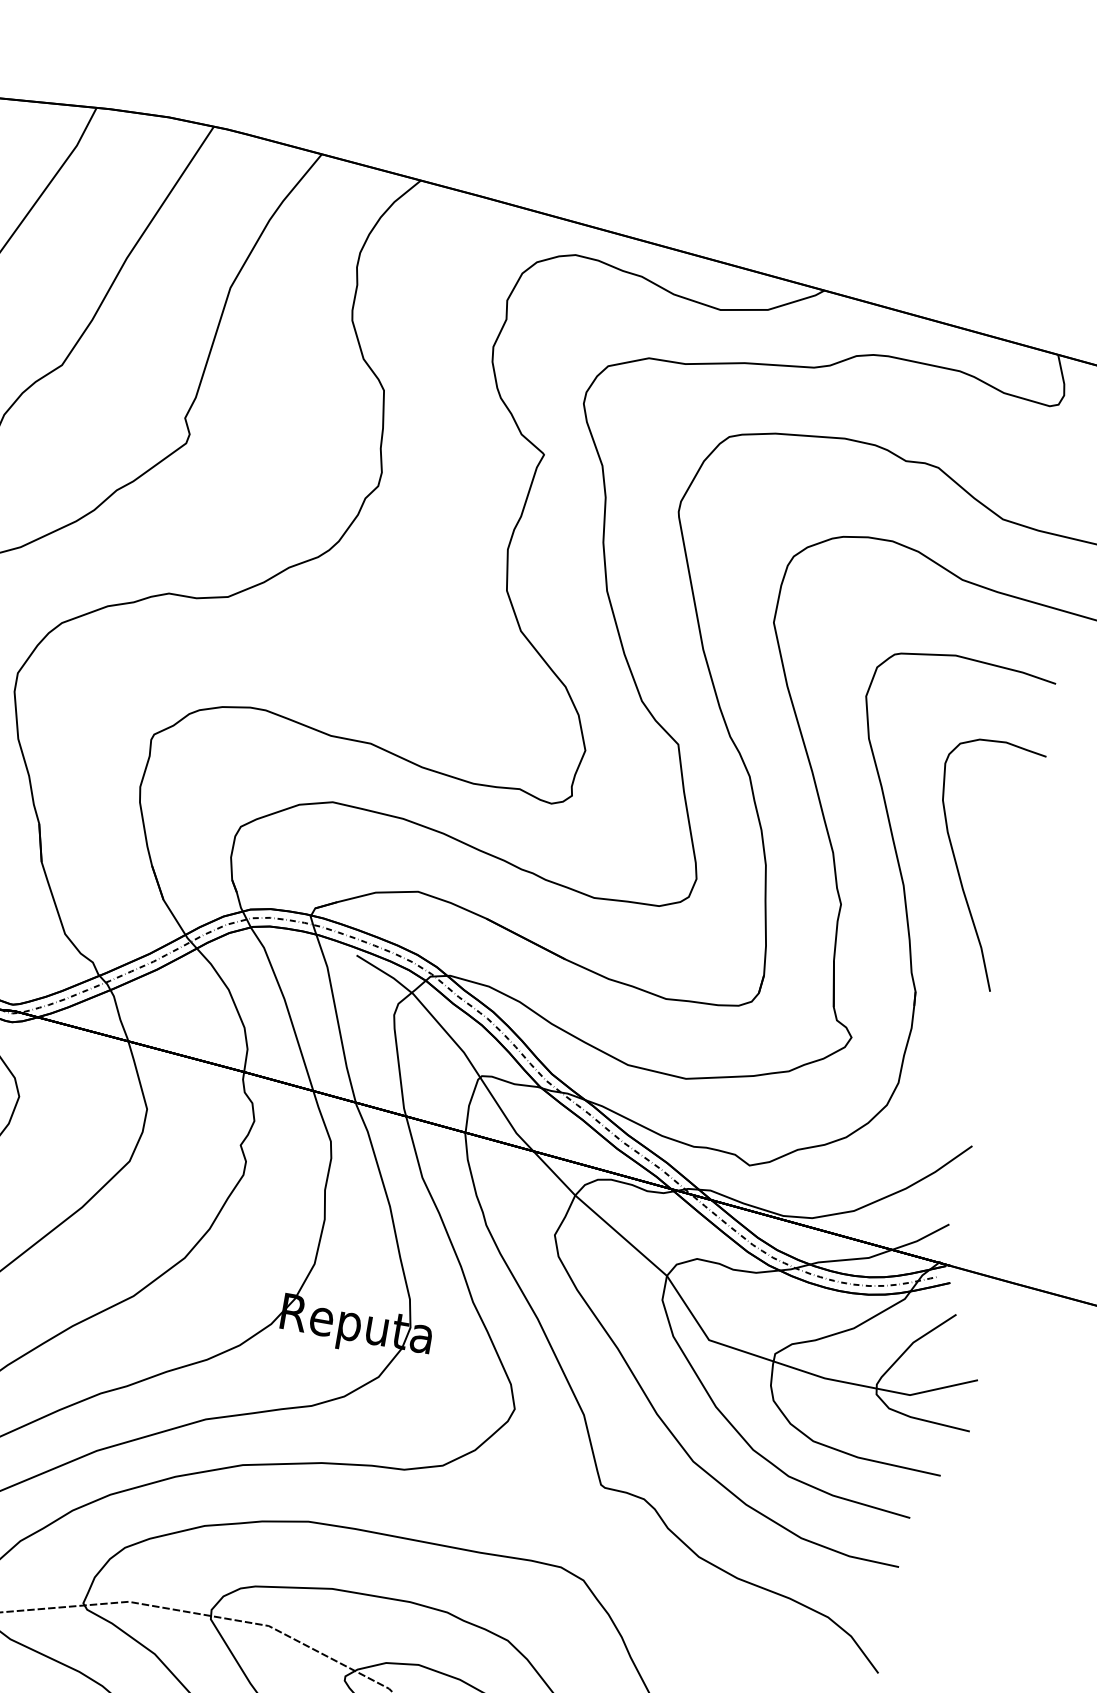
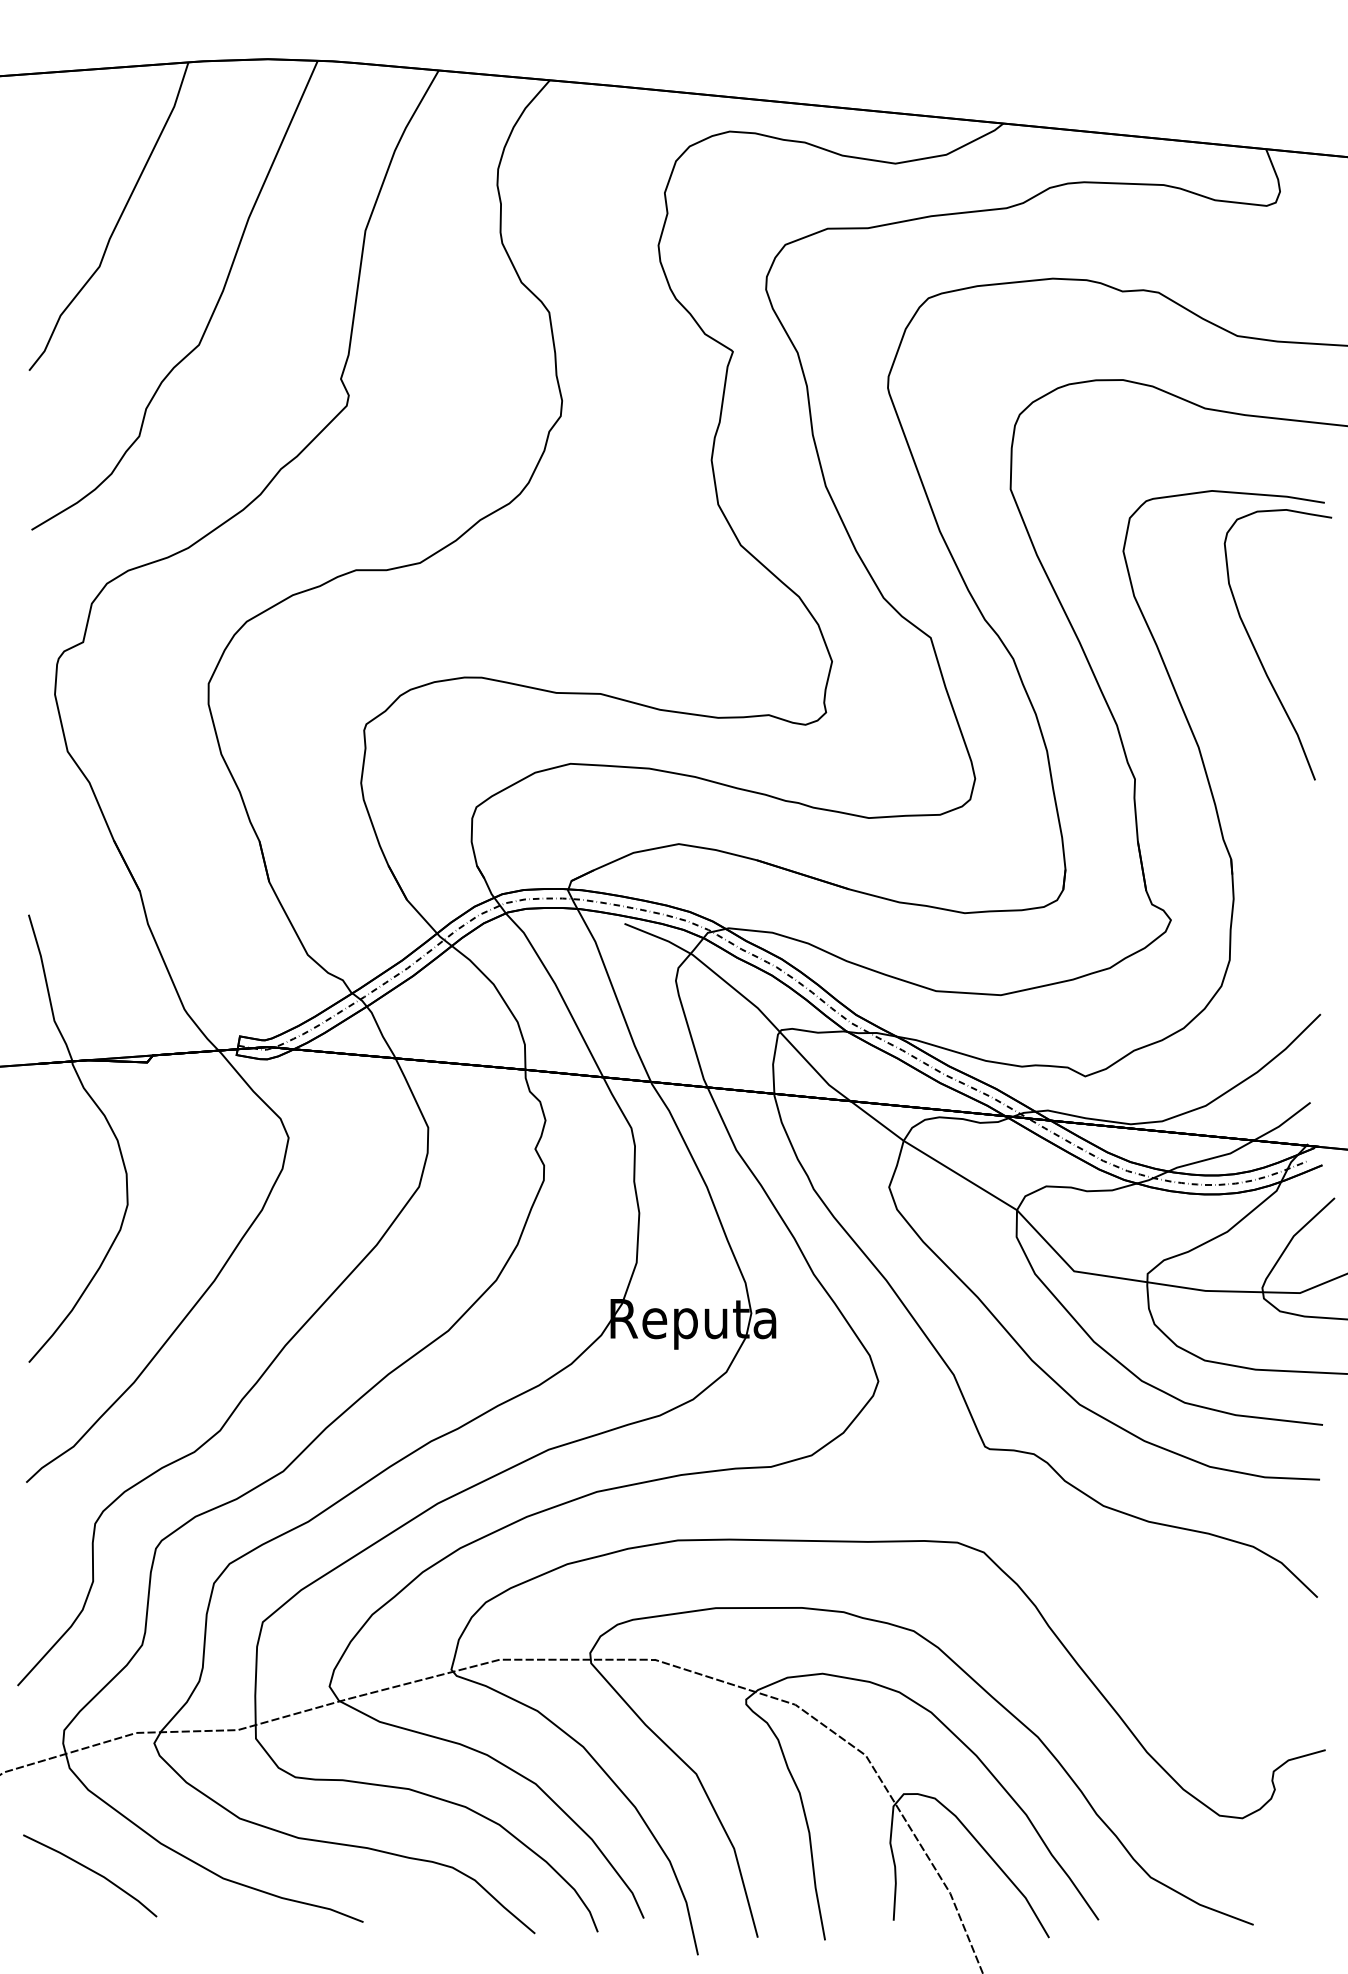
curve: (958, 869) -> (1258, 654), moved

